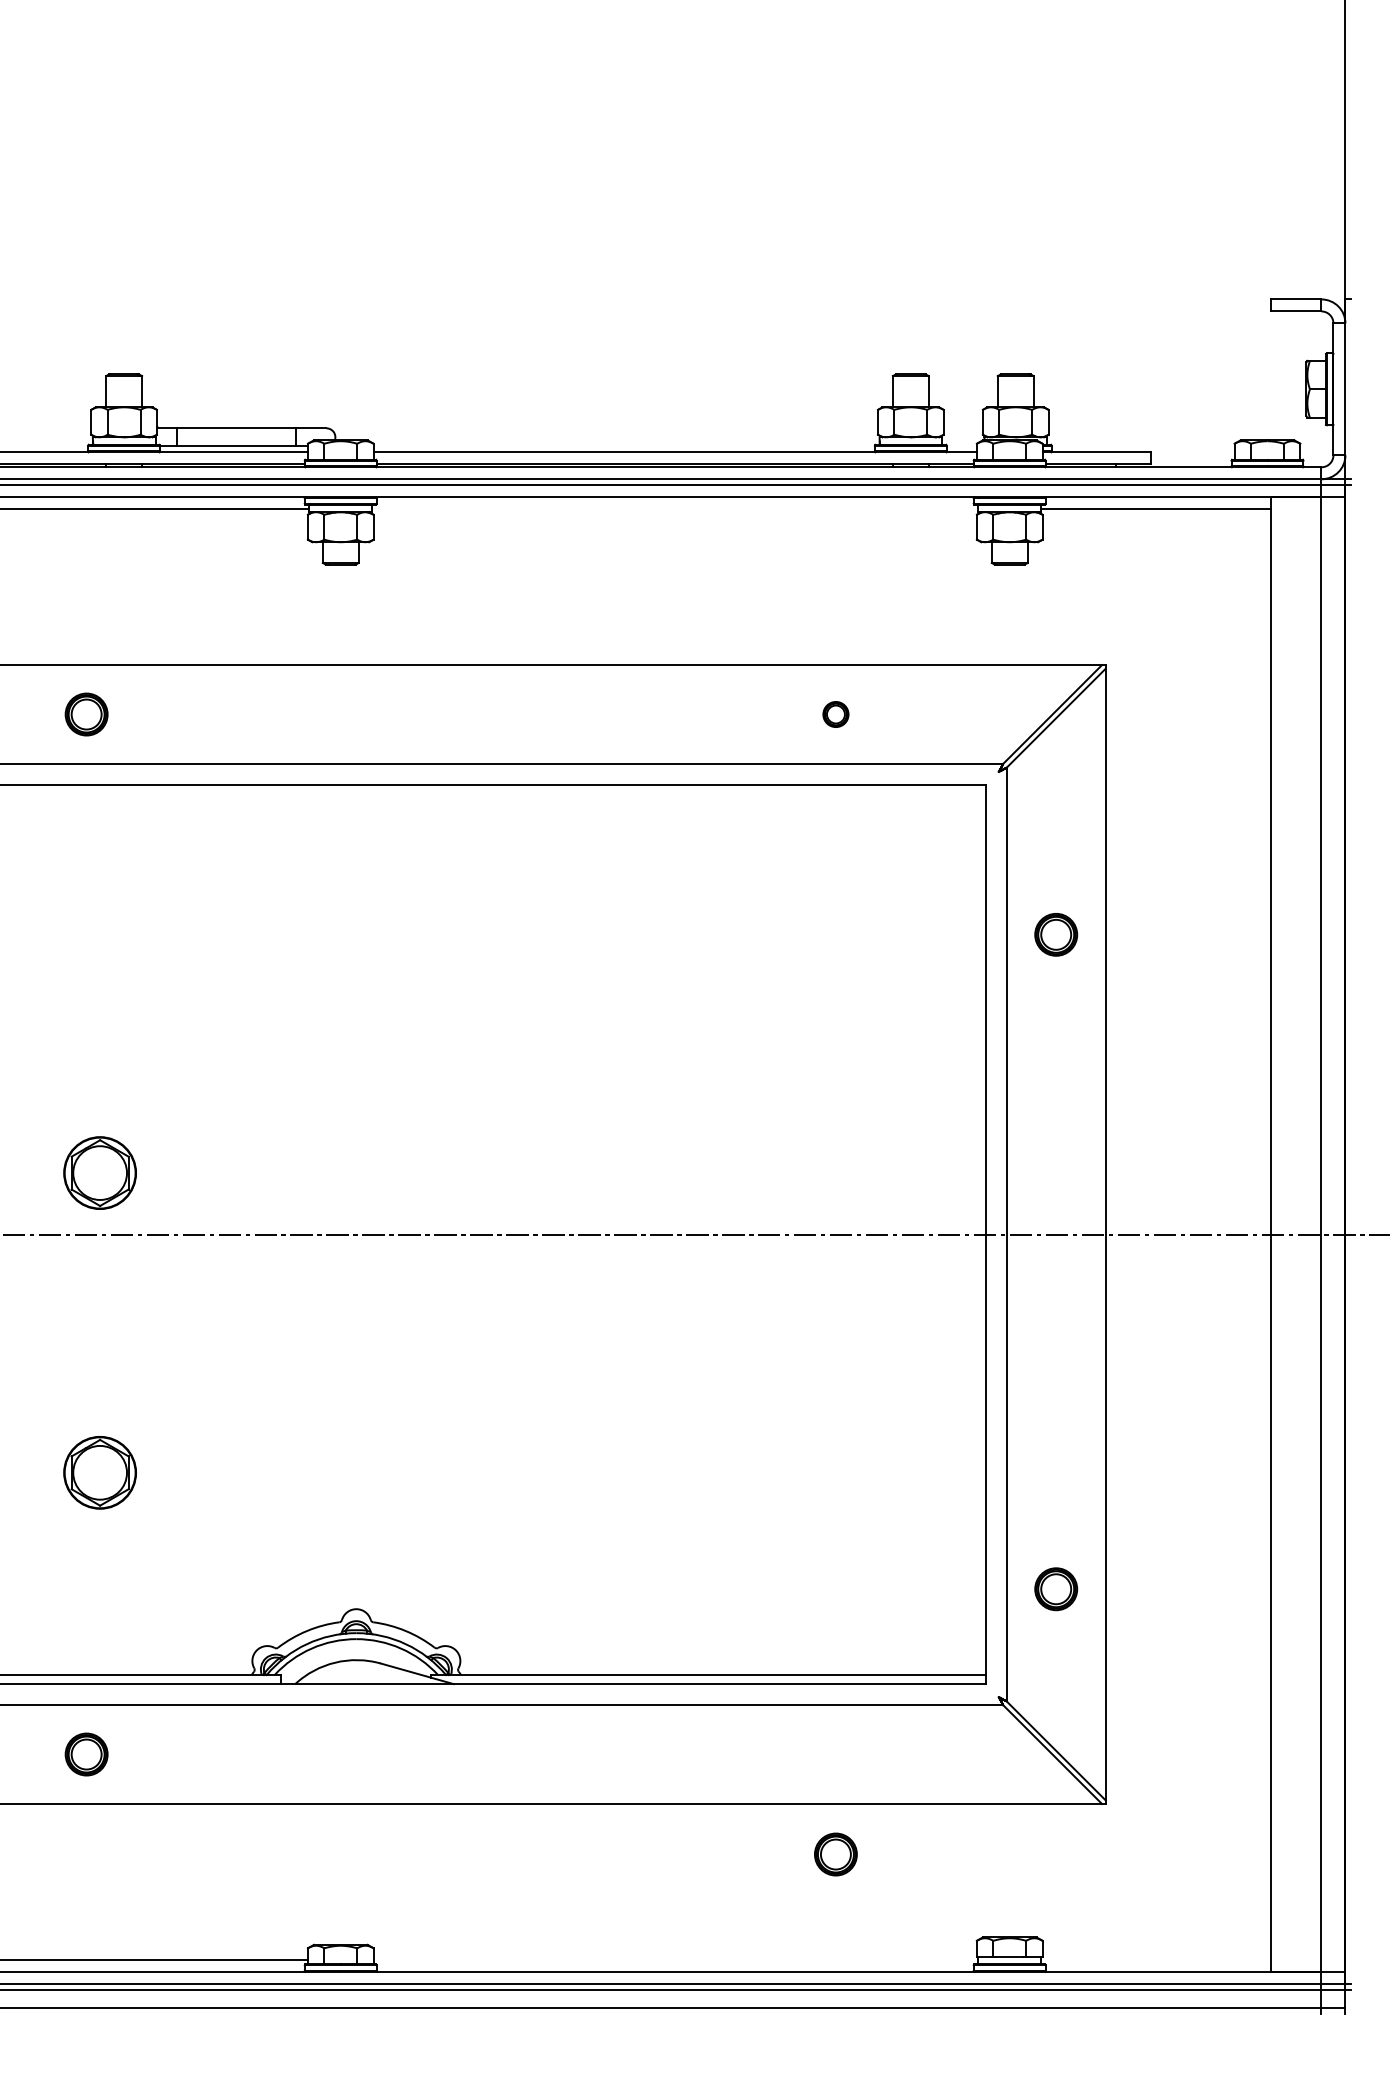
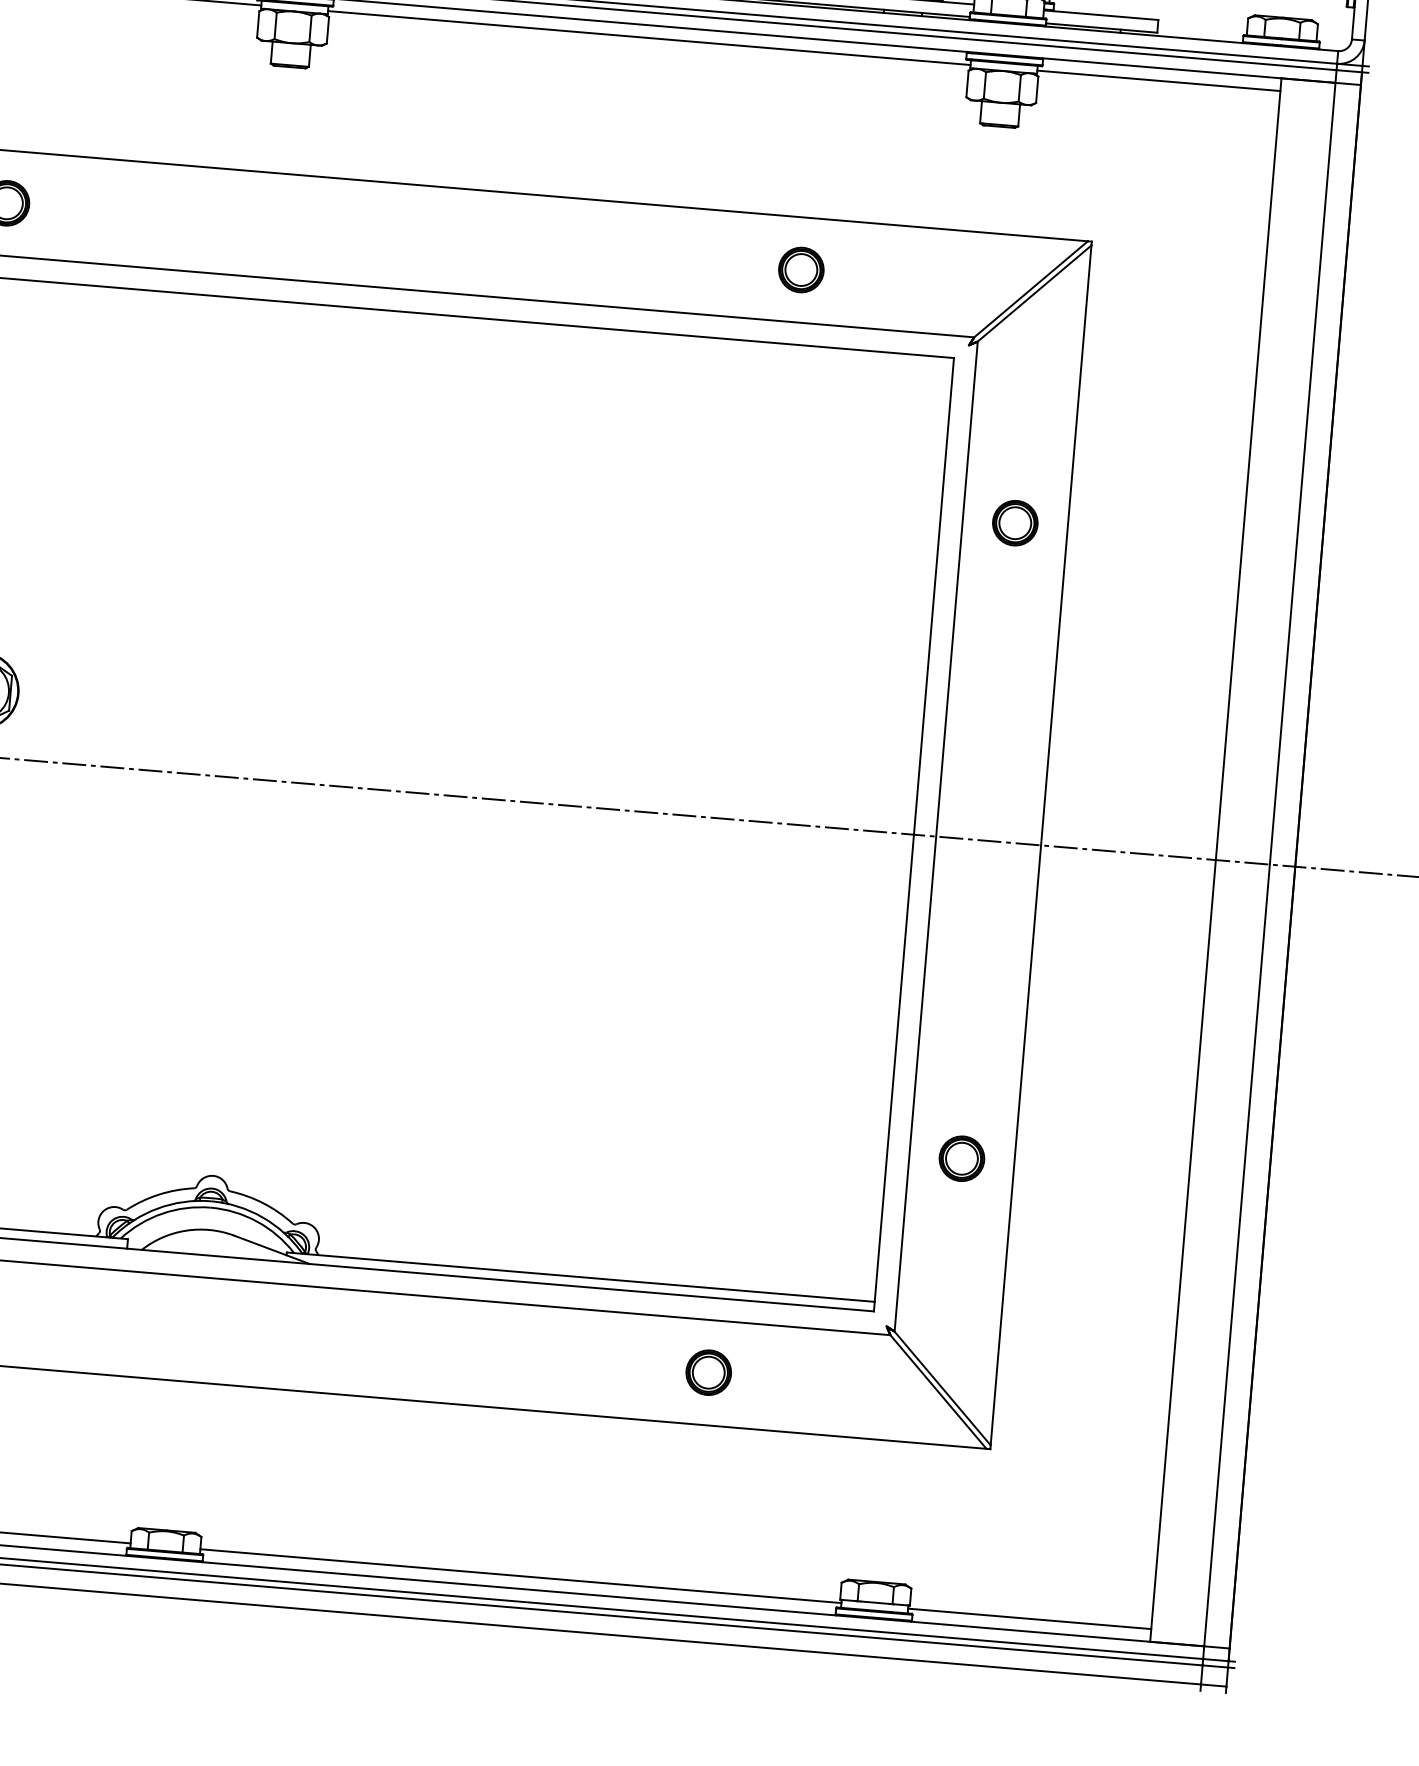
line: (675, 509) -> (649, 38), added
part: (835, 714) -> (800, 269), size x1.67
part: (1056, 1589) -> (962, 1159), moved
part: (835, 1854) -> (708, 1372), moved
line: (675, 1959) -> (520, 1575), added
line: (1155, 1959) -> (1029, 1618), added

